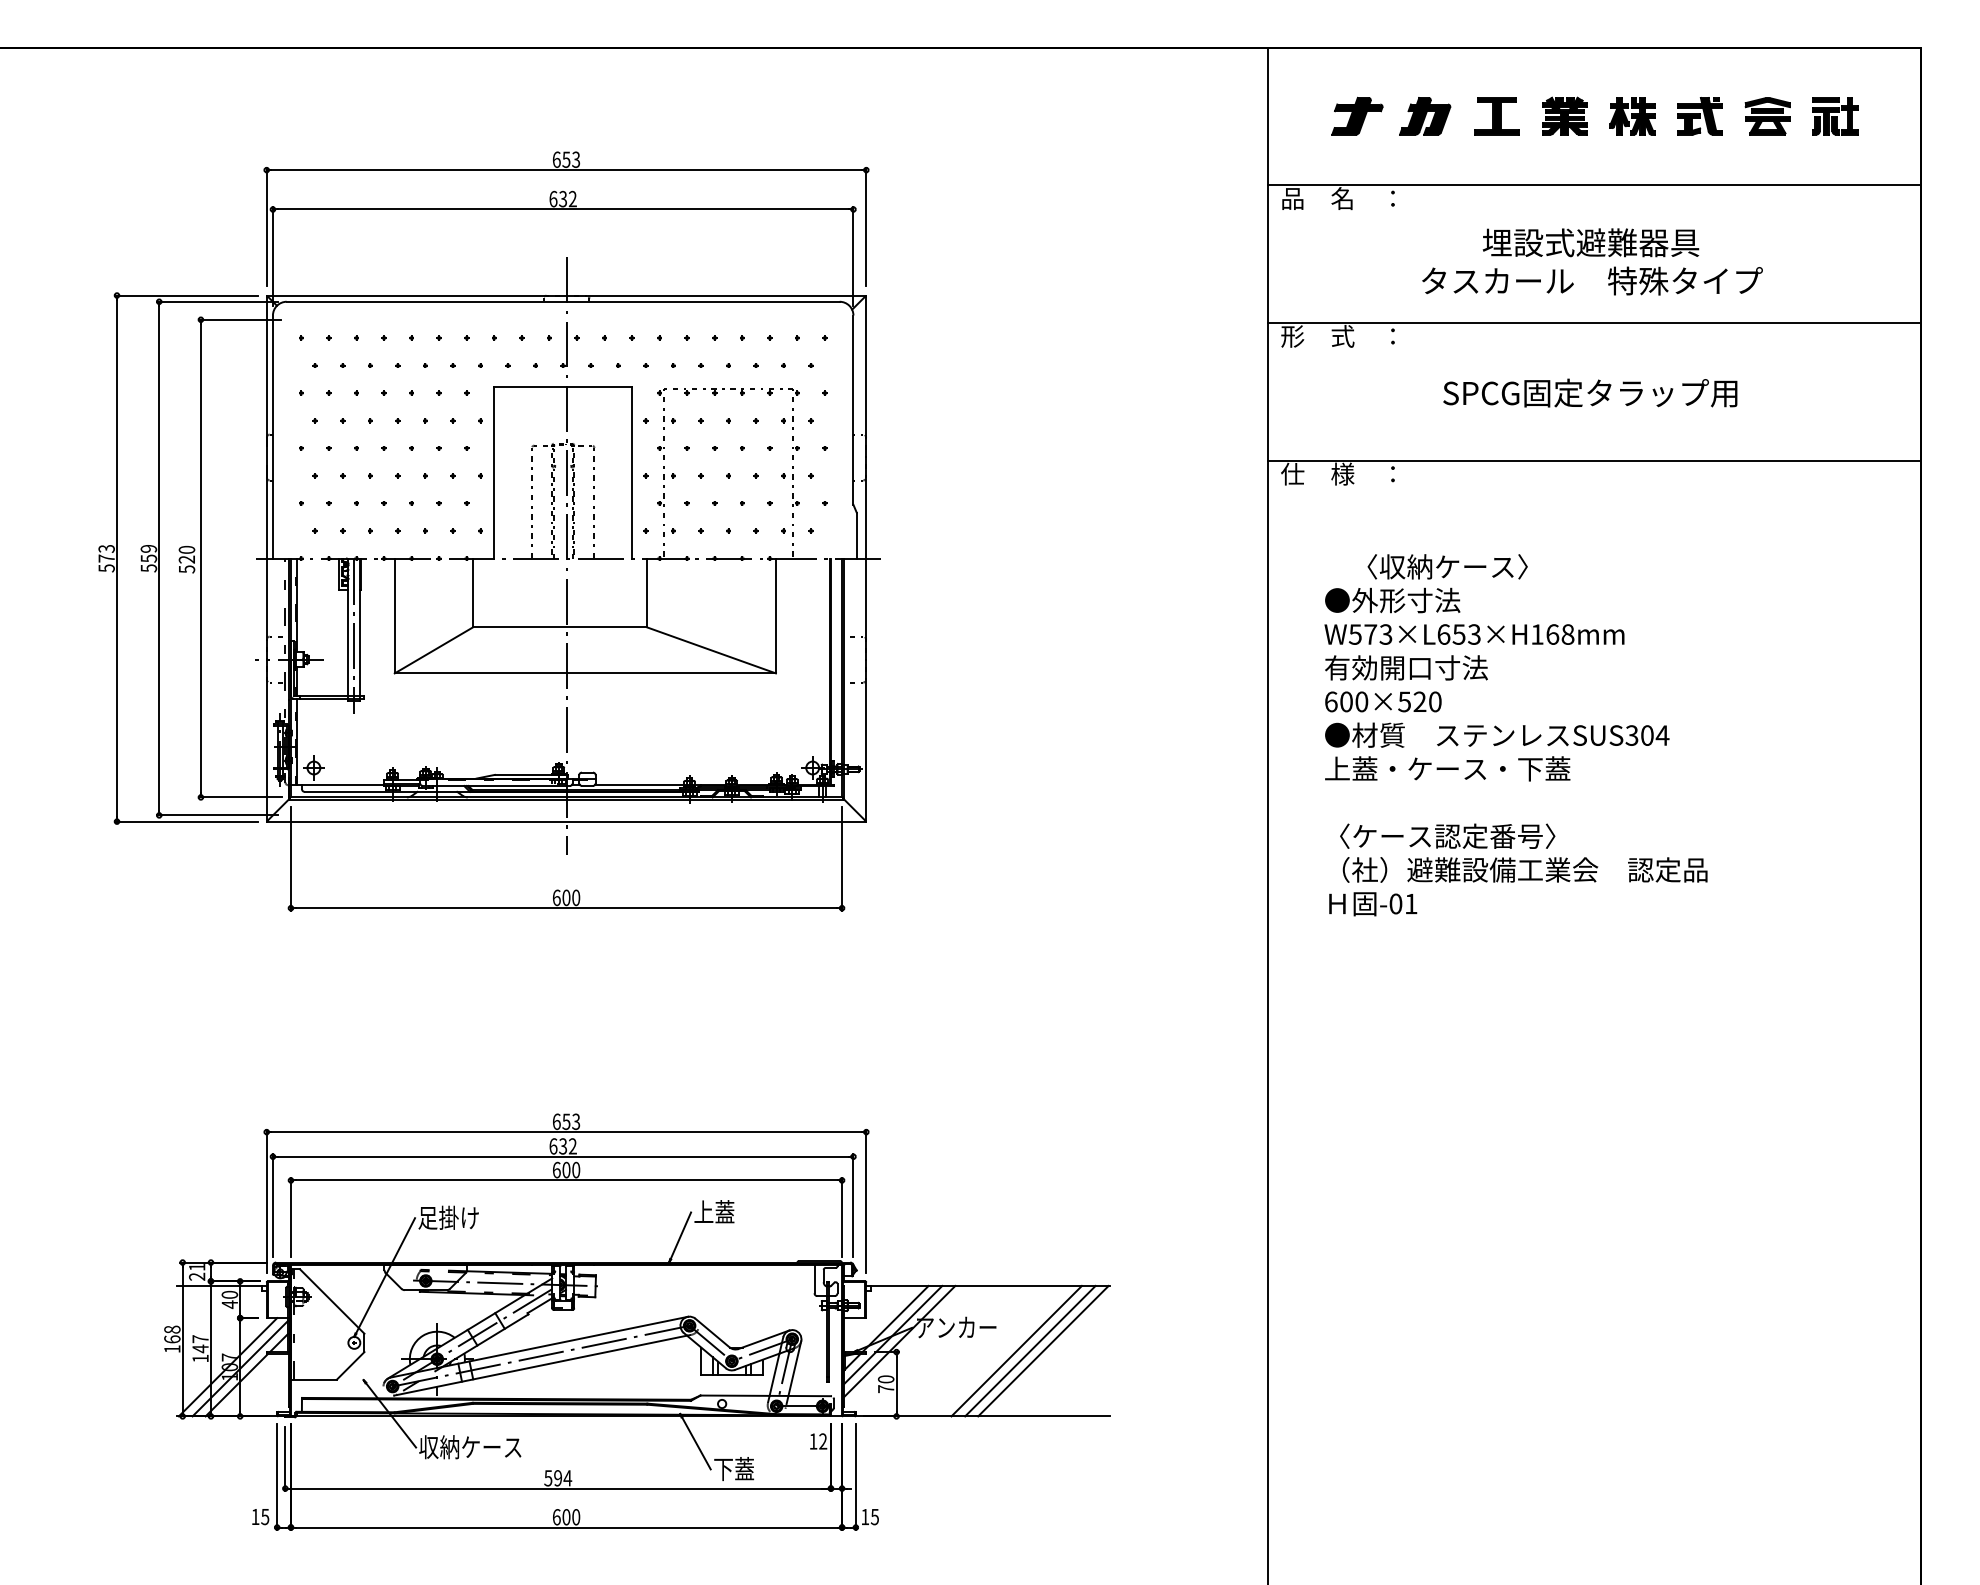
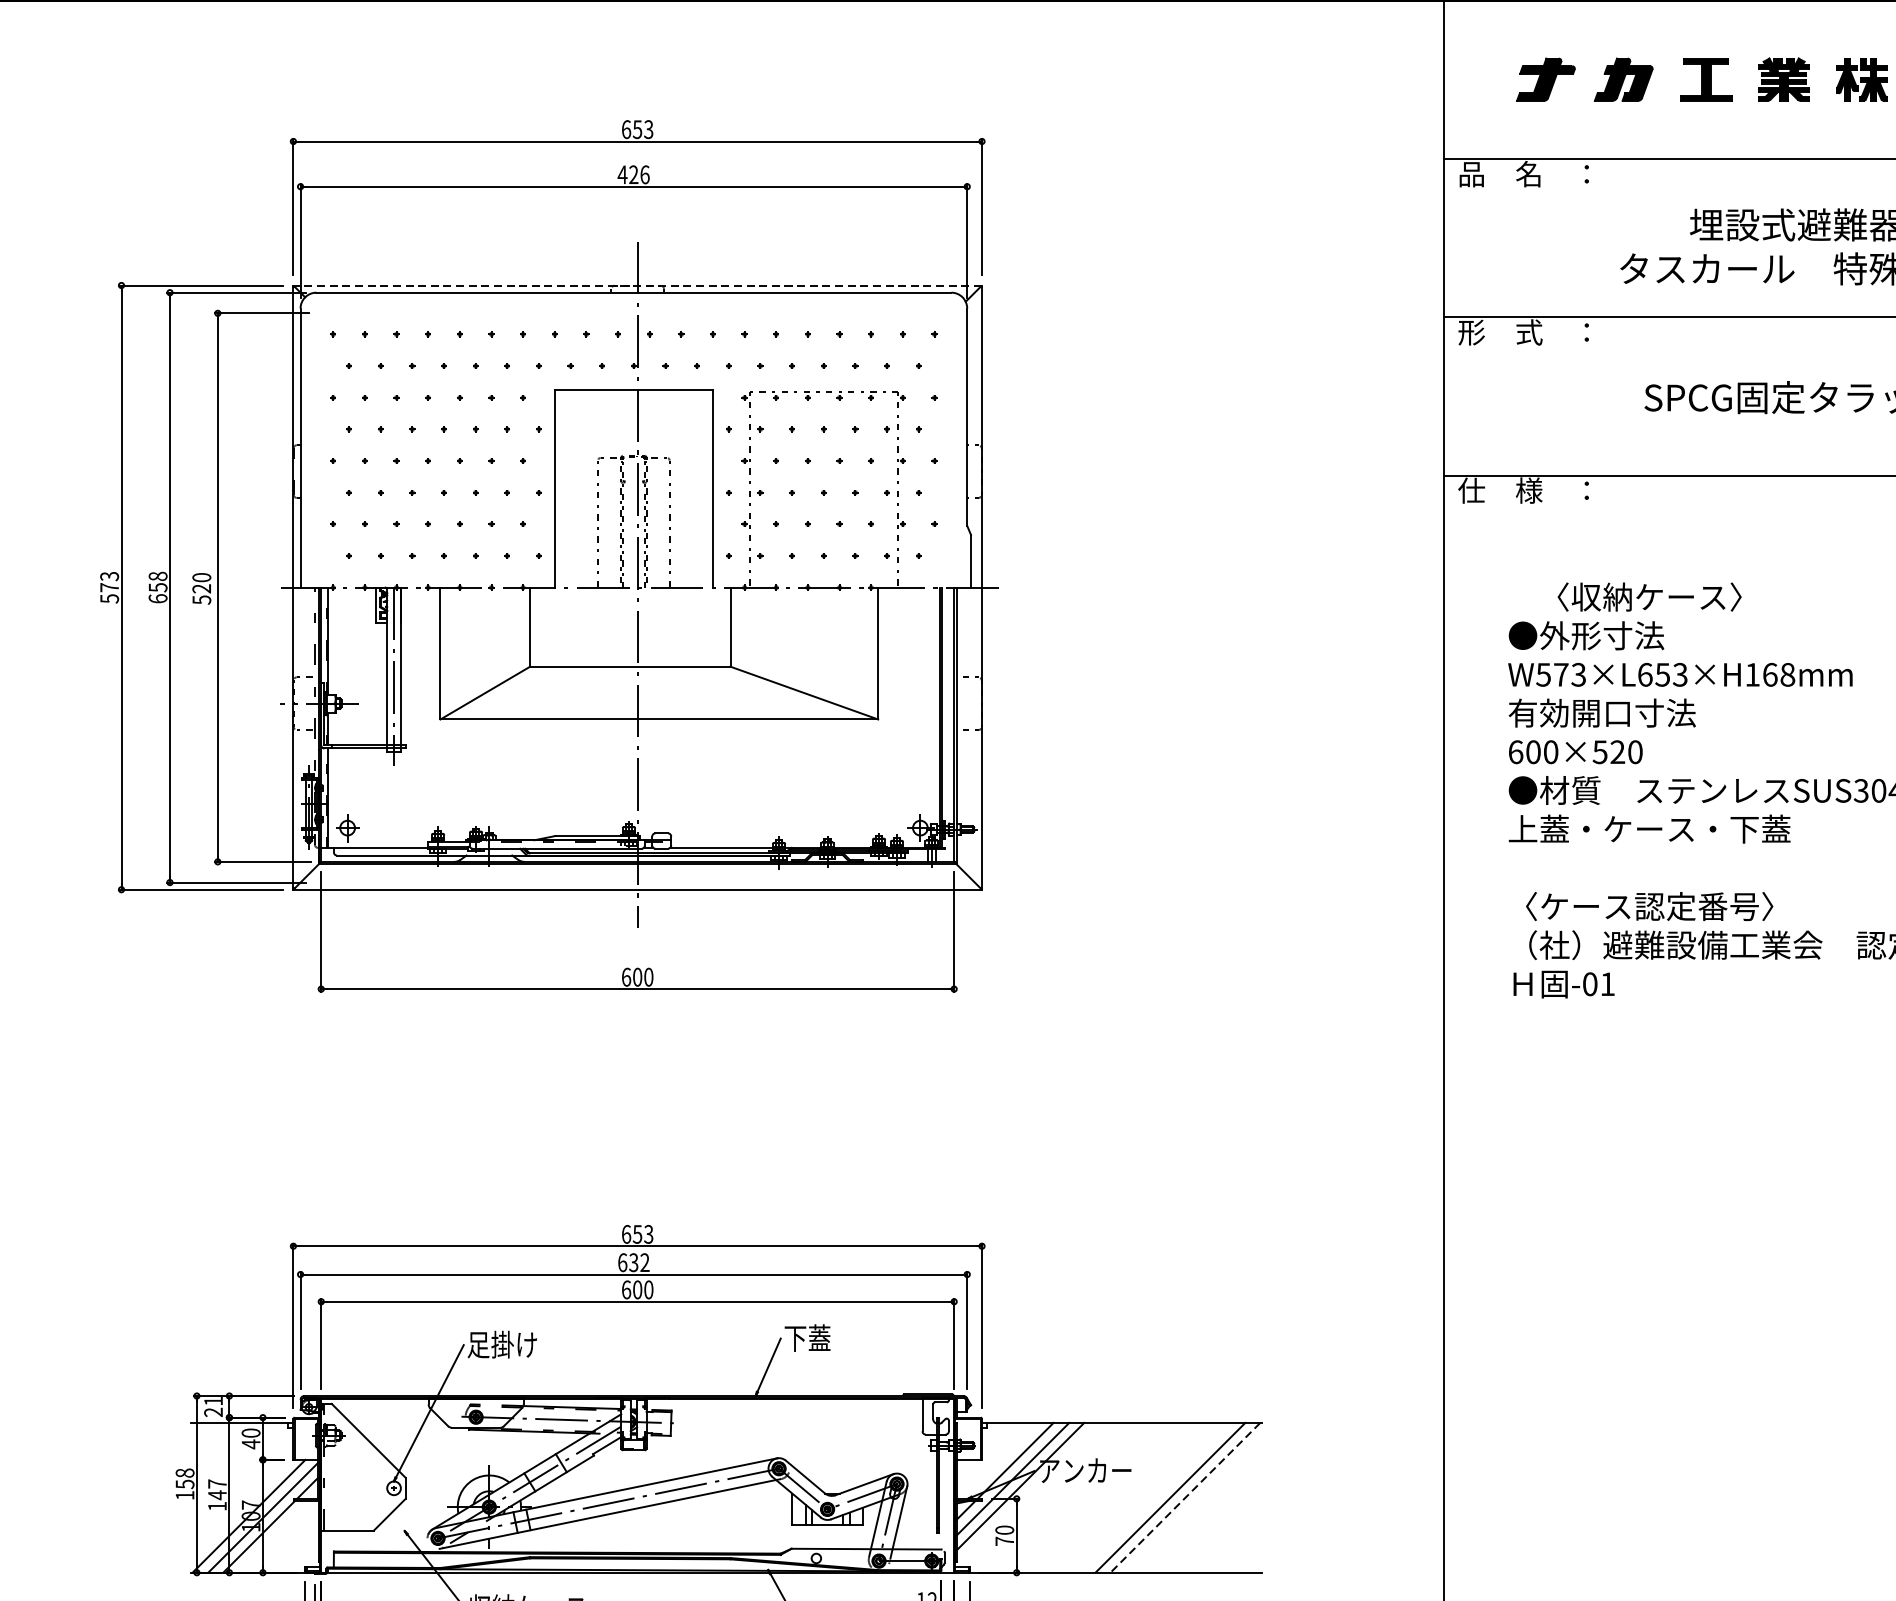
text: (562, 198) -> (633, 174), 632 -> 426
line: (566, 295) -> (637, 285), solid -> dashed
text: (148, 558) -> (157, 587), 559 -> 658
text: (703, 1212) -> (795, 1338), 上蓋 -> 下蓋
text: (172, 1339) -> (185, 1484), 168 -> 158
line: (1016, 1350) -> (1154, 1497), removed
line: (1043, 1351) -> (1185, 1498), solid -> dashed

